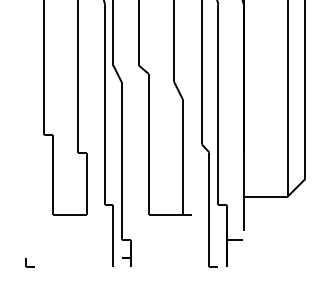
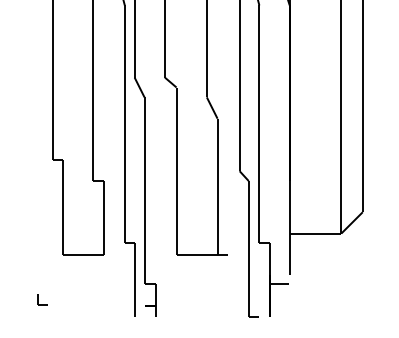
line: (26, 262) -> (38, 299), moved

